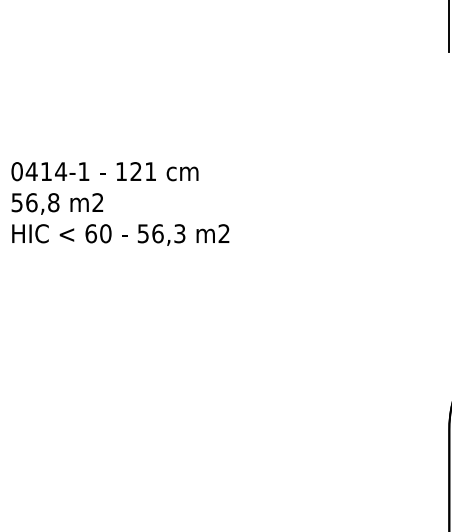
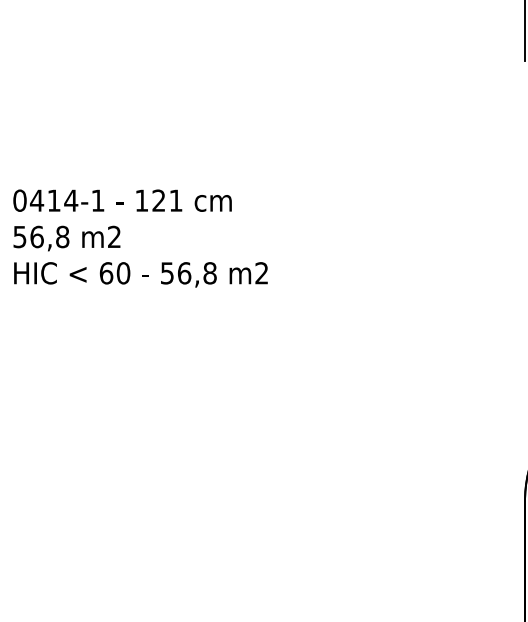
text: (179, 233) -> (209, 273), 56,3 -> 56,8

